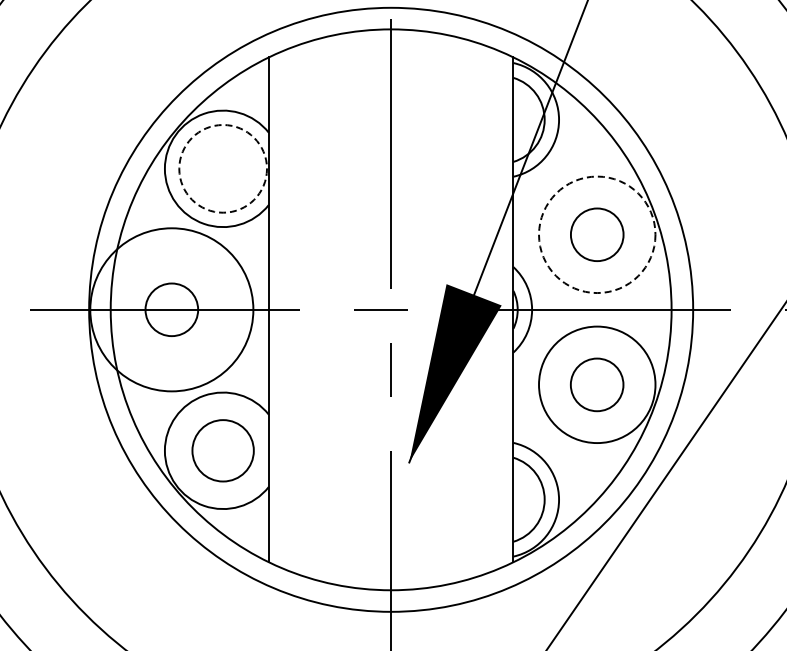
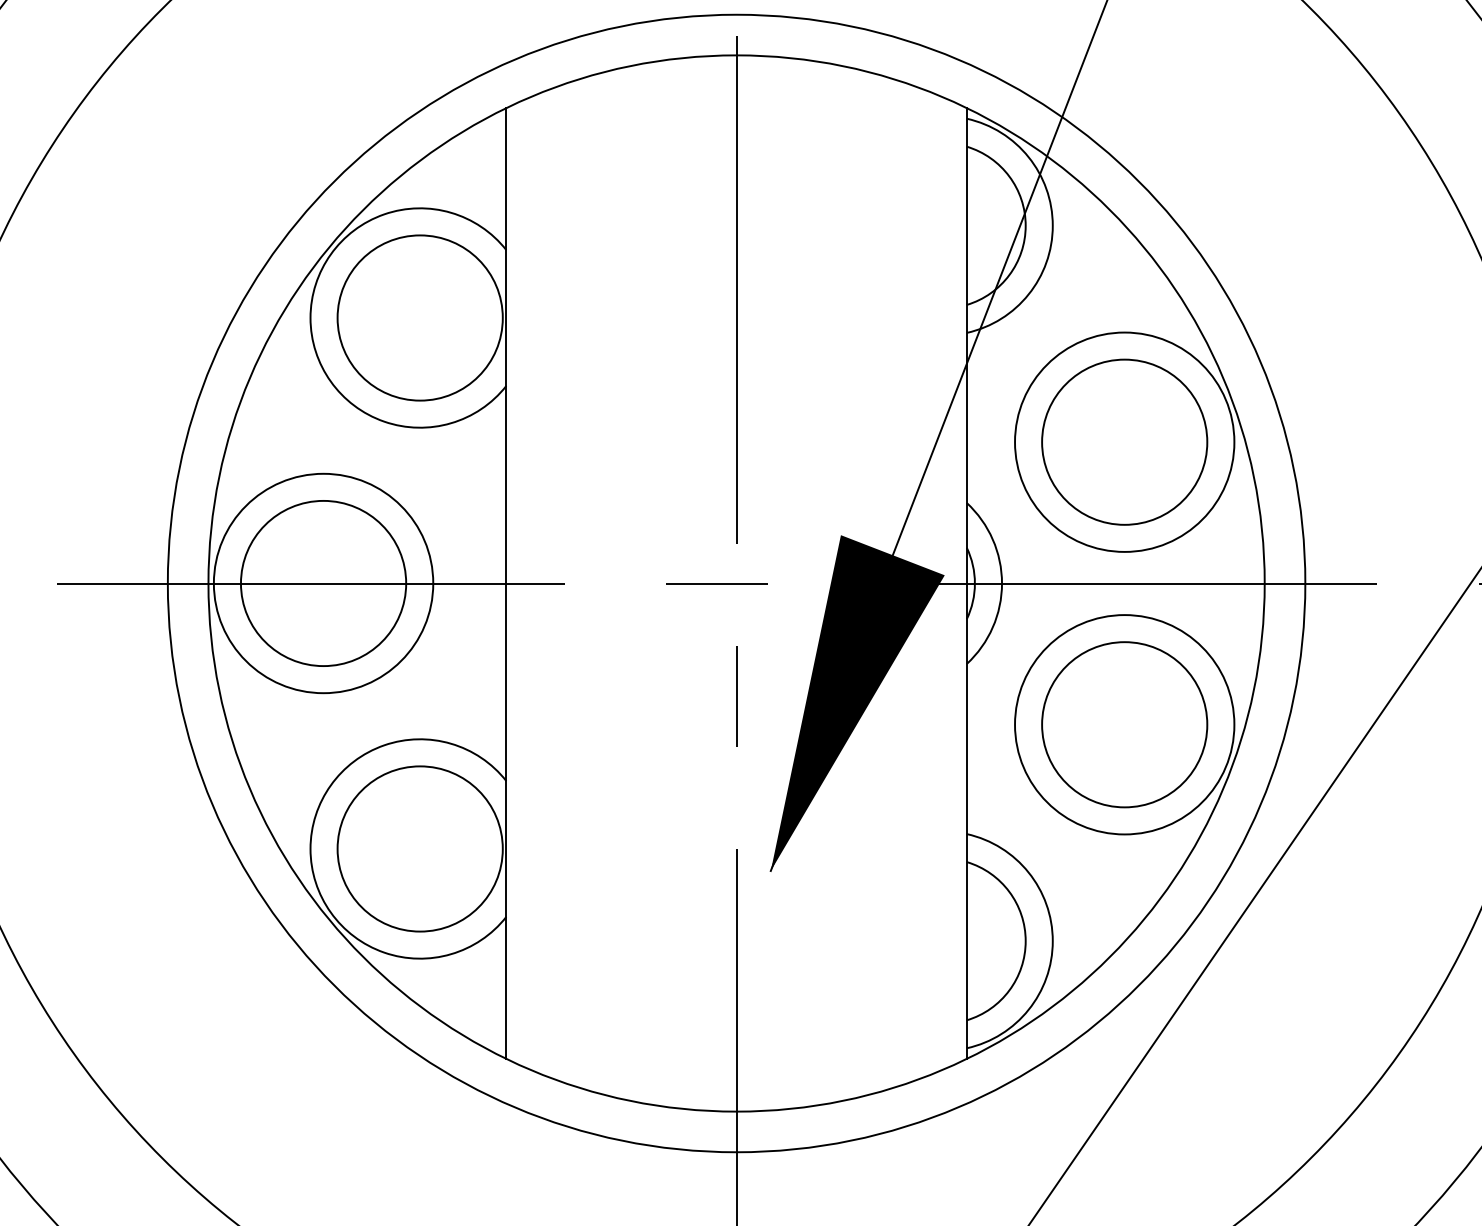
circle: (223, 168) -> (420, 317), dashed -> solid
circle: (597, 234) -> (1125, 441), dashed -> solid
circle: (597, 234) -> (1125, 441), size x1.67
circle: (171, 309) -> (322, 582), size x0.71
circle: (171, 309) -> (322, 582), size x1.67
circle: (596, 384) -> (1123, 724), size x1.67
circle: (223, 450) -> (420, 848), size x1.43

